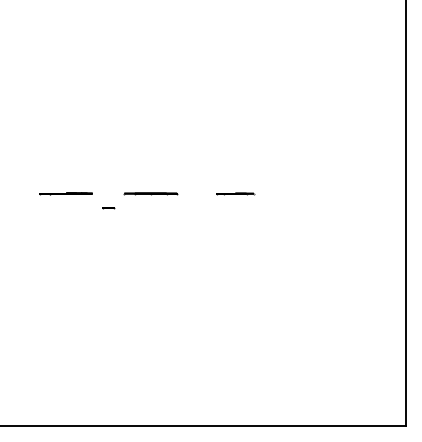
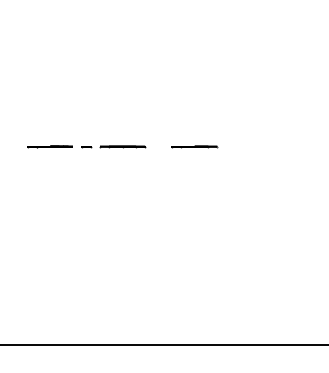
part: (235, 193) -> (195, 146), size x1.43
line: (108, 208) -> (86, 147), moved

